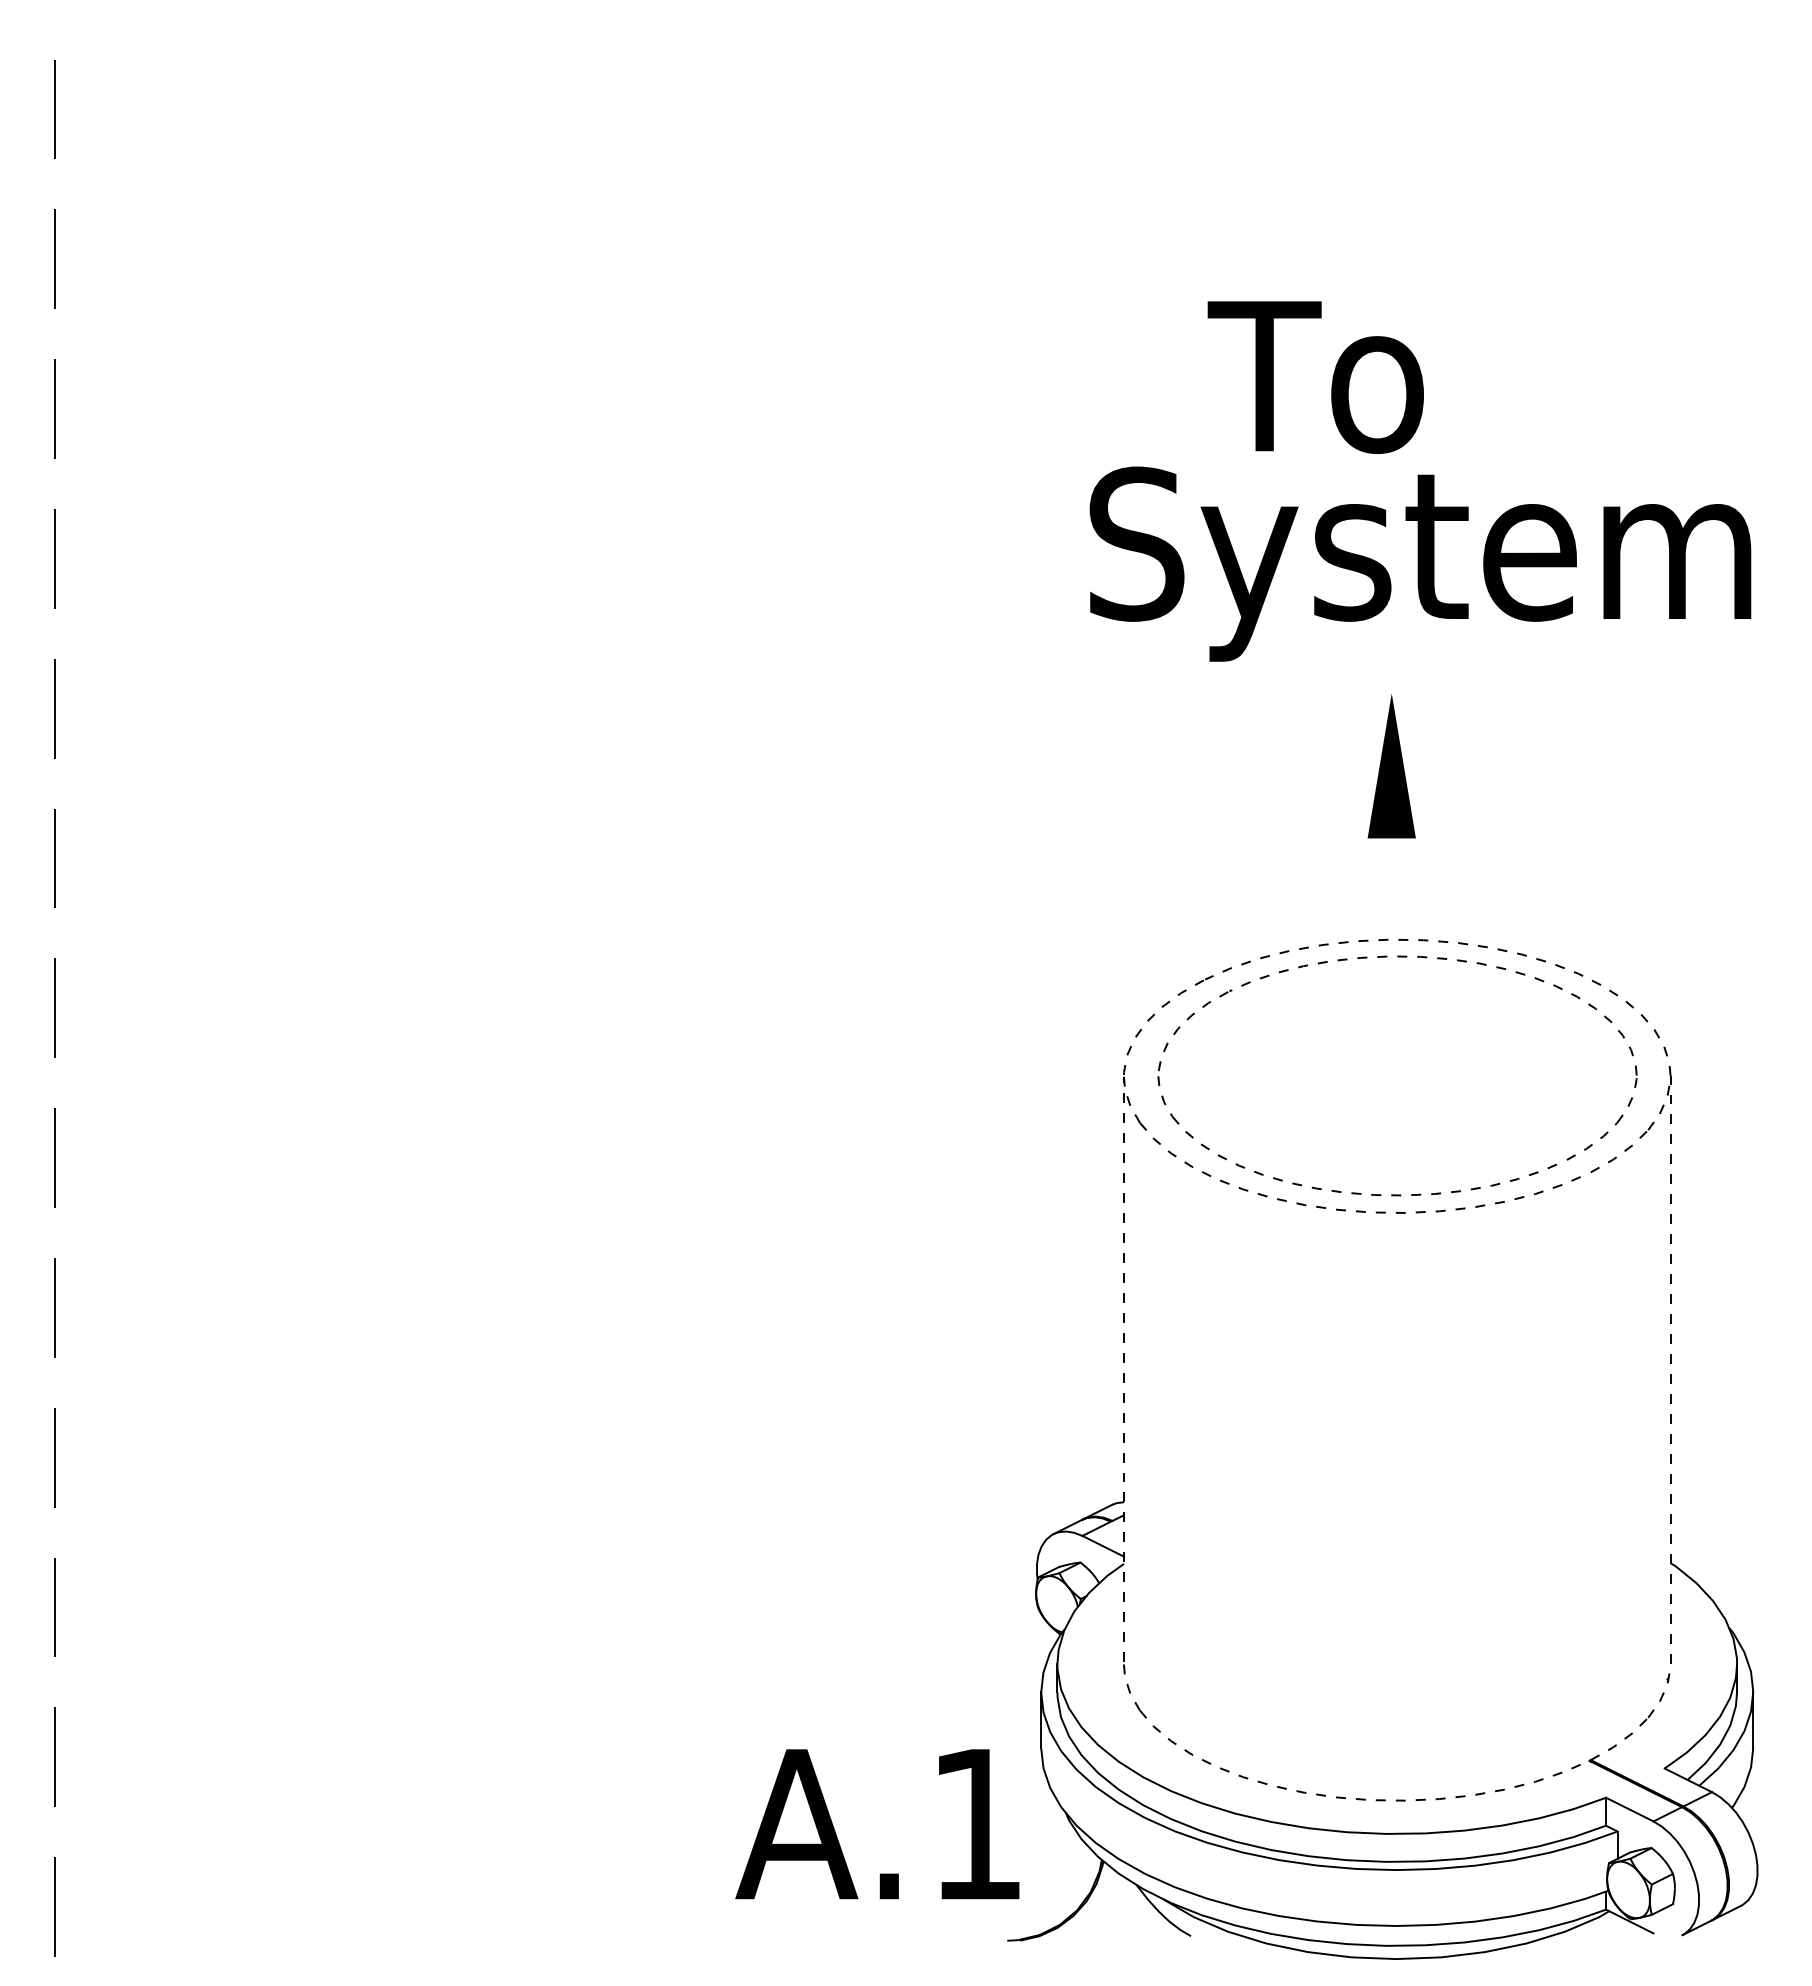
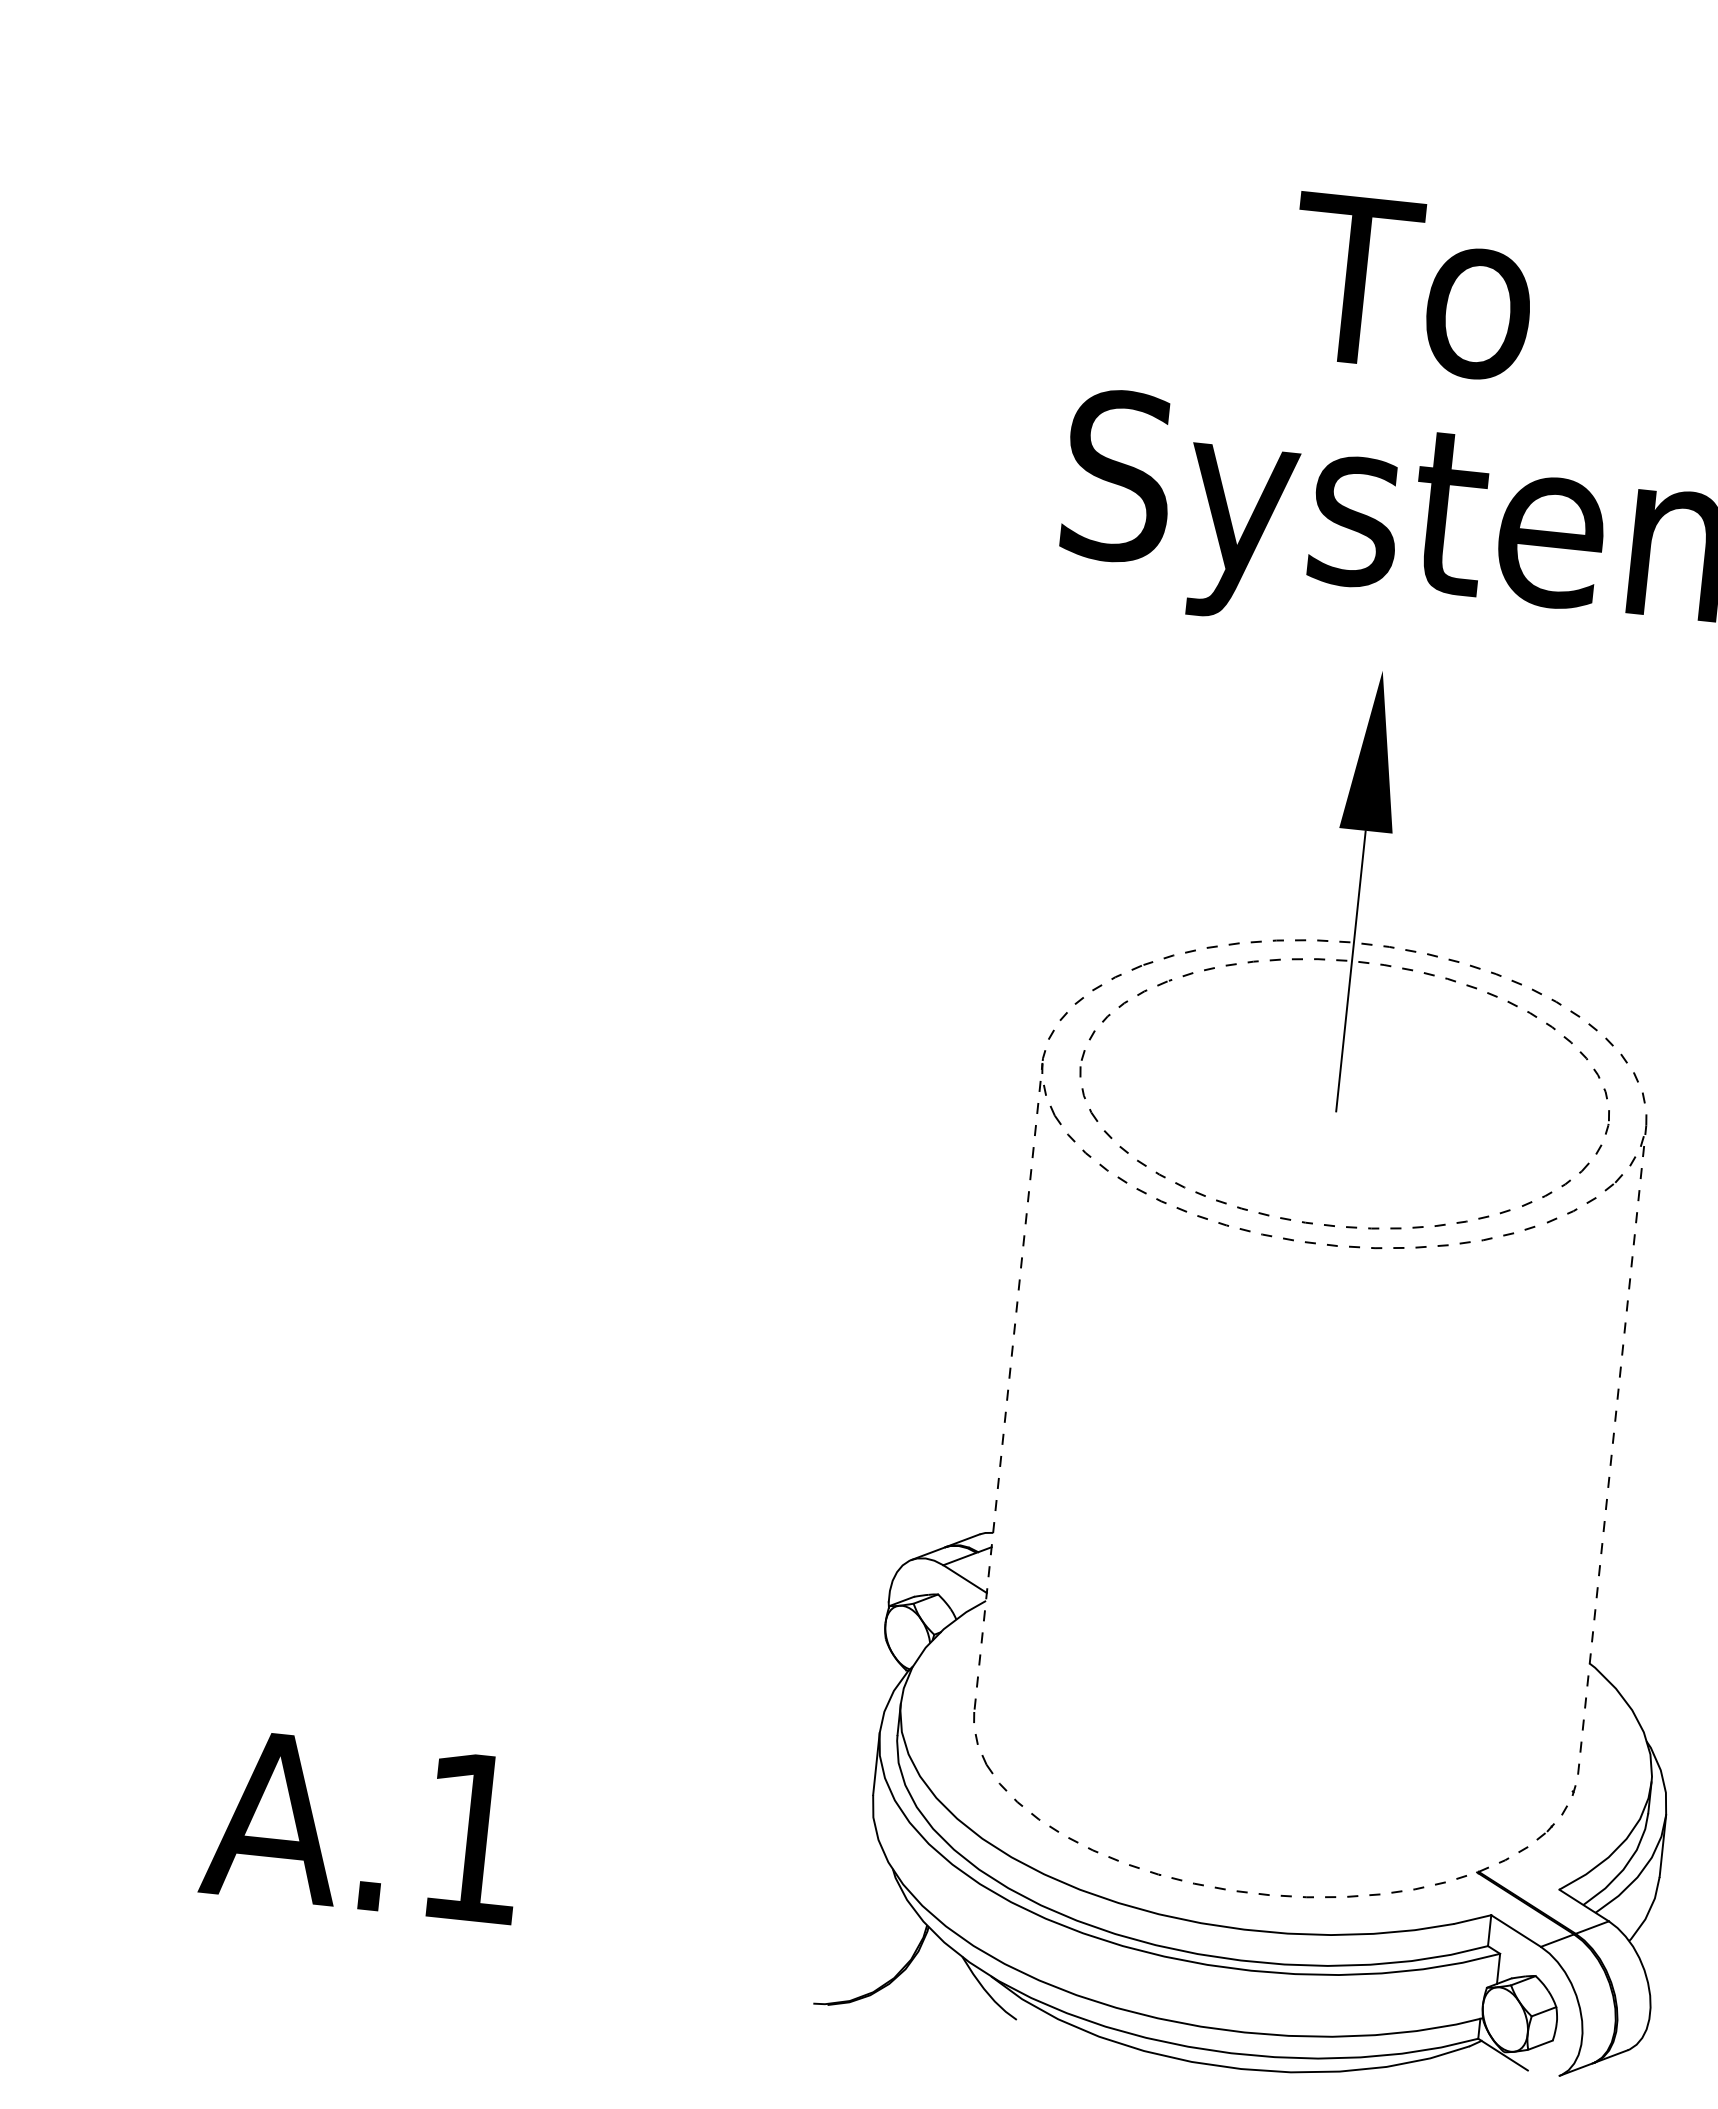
text: (1315, 377) -> (1411, 287), moved
line: (1391, 965) -> (1350, 971), added
text: (877, 1824) -> (363, 1826), moved

